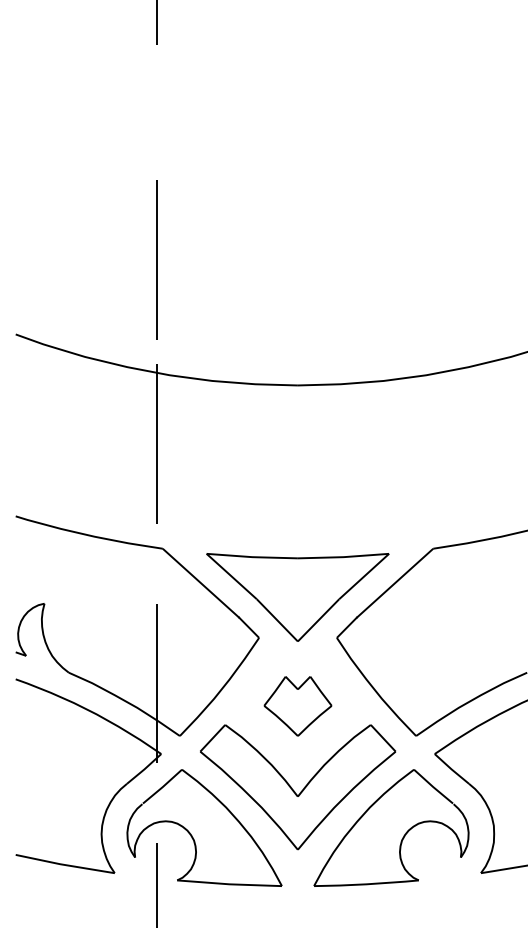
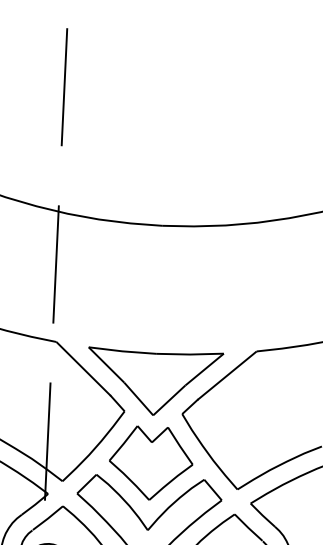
line: (156, 259) -> (63, 86), moved
part: (297, 706) -> (150, 463), size x1.67

